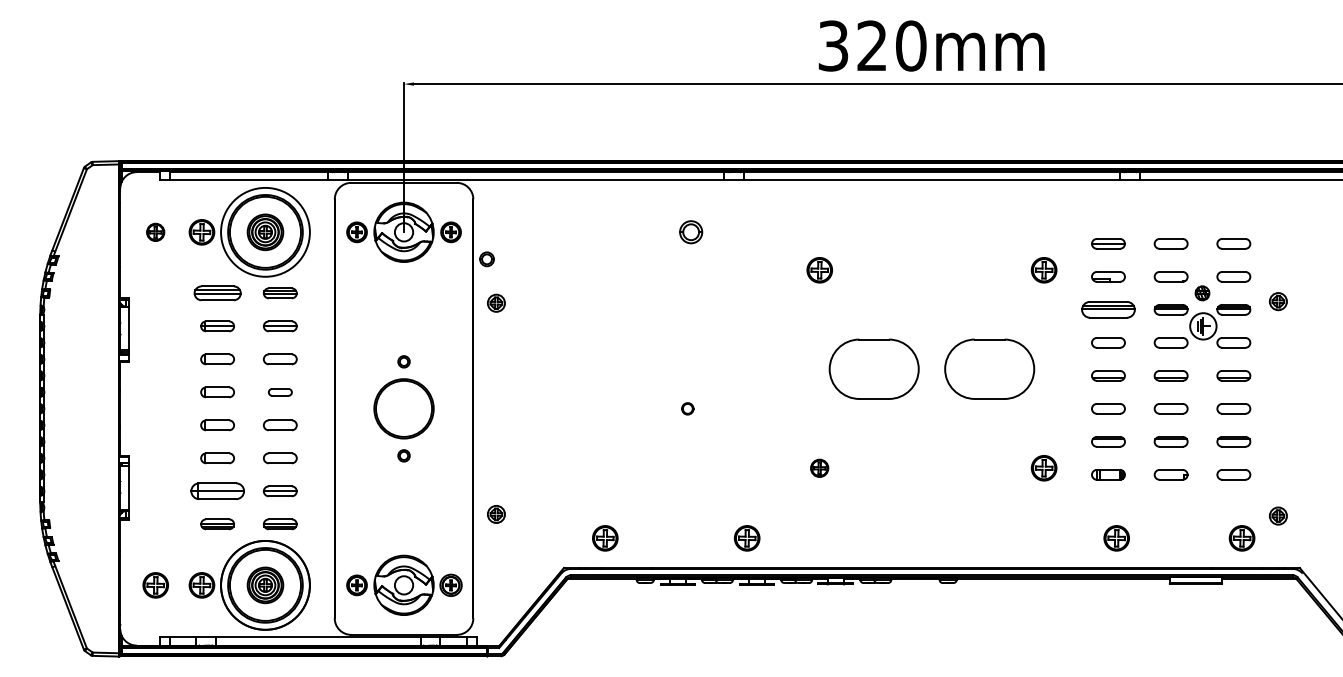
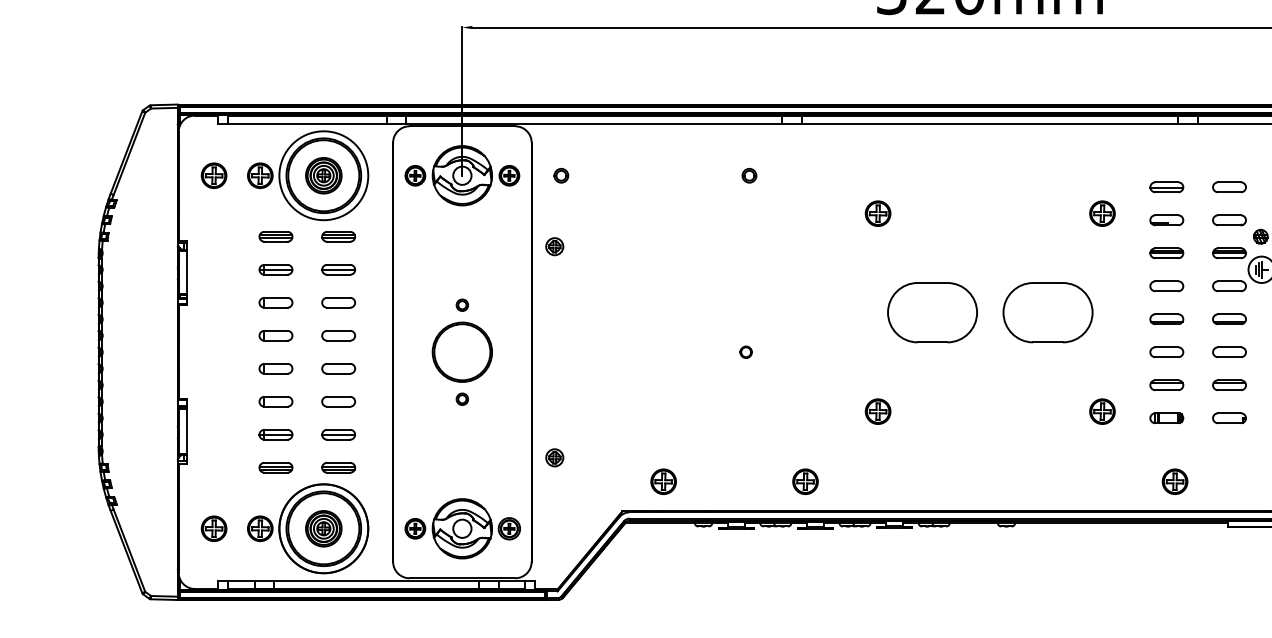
part: (155, 232) -> (213, 175), size x1.43
part: (690, 232) -> (748, 175), size x0.62
part: (486, 259) -> (560, 175), moved
part: (217, 293) -> (275, 236), size x0.71
part: (1108, 309) -> (1166, 252), size x0.62
part: (280, 392) -> (338, 335), size x1.43
part: (819, 468) -> (877, 411), size x1.43
part: (217, 491) -> (275, 434), size x0.62

